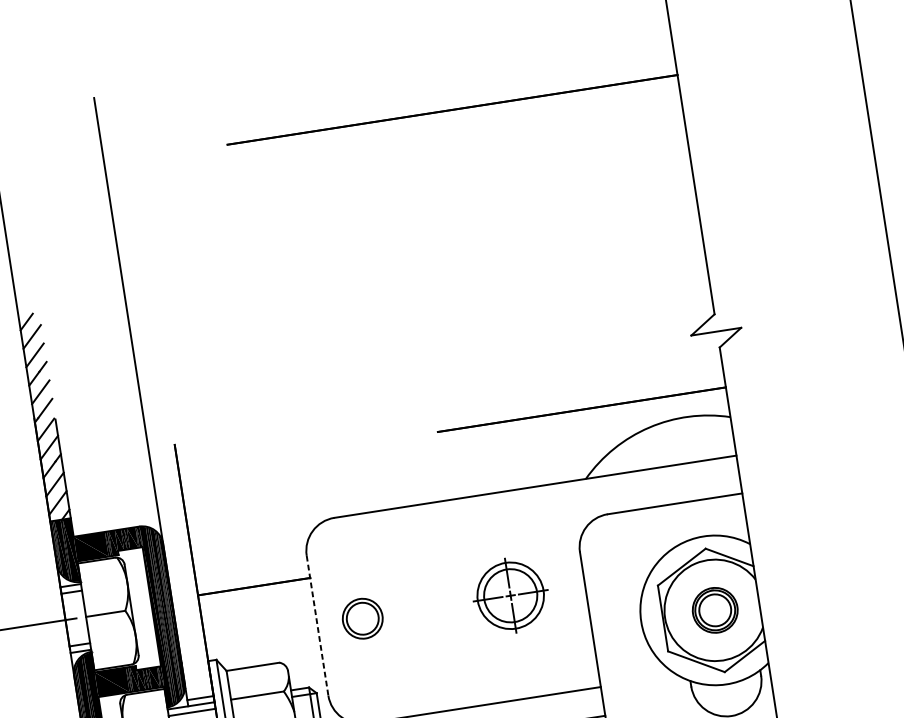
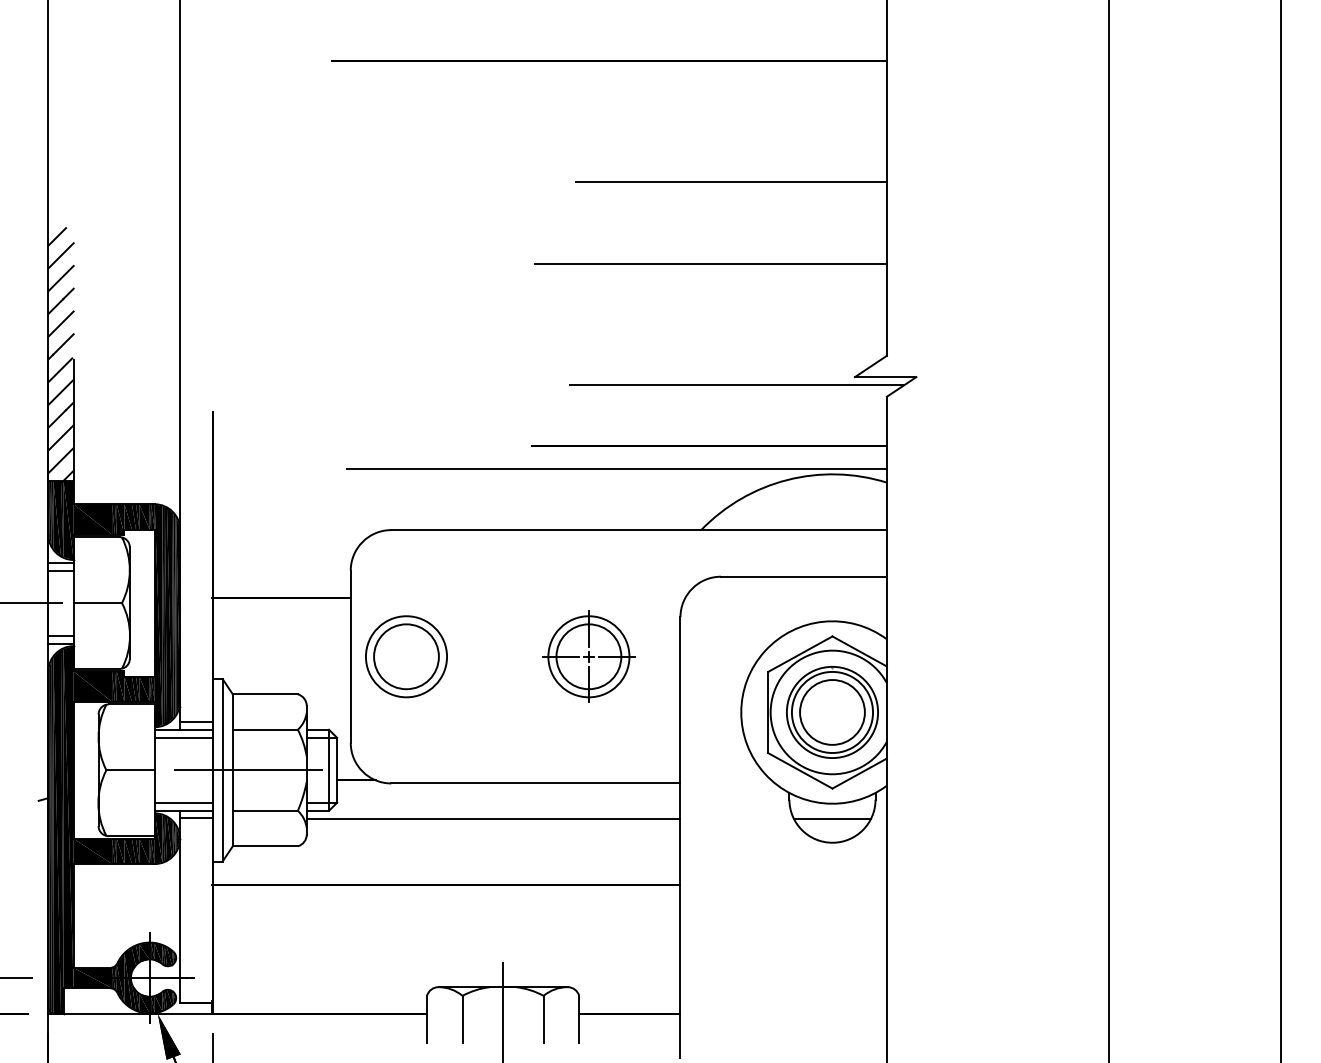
line: (566, 193) -> (731, 182), added
line: (559, 261) -> (710, 263), added
line: (597, 357) -> (737, 385), added
line: (509, 440) -> (616, 469), added
part: (715, 610) -> (832, 712), size x1.67
part: (362, 618) -> (406, 656), size x1.67
line: (317, 626) -> (350, 657), dashed -> solid
line: (728, 696) -> (832, 818), added

